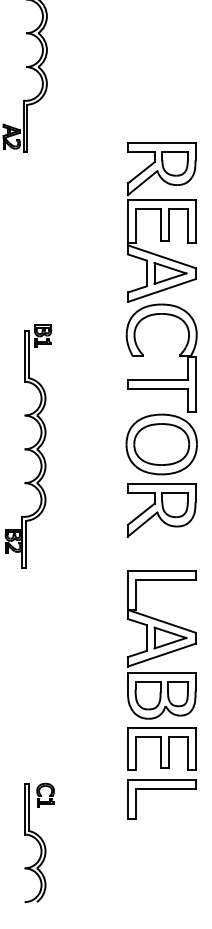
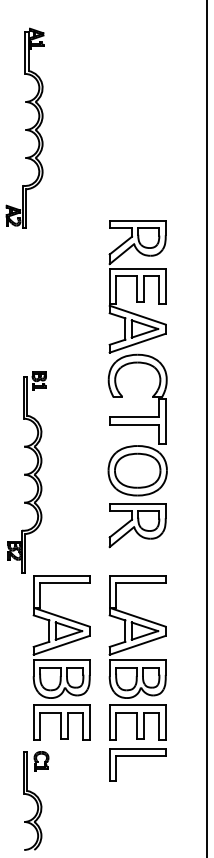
part: (69, 669) -> (61, 657), added

